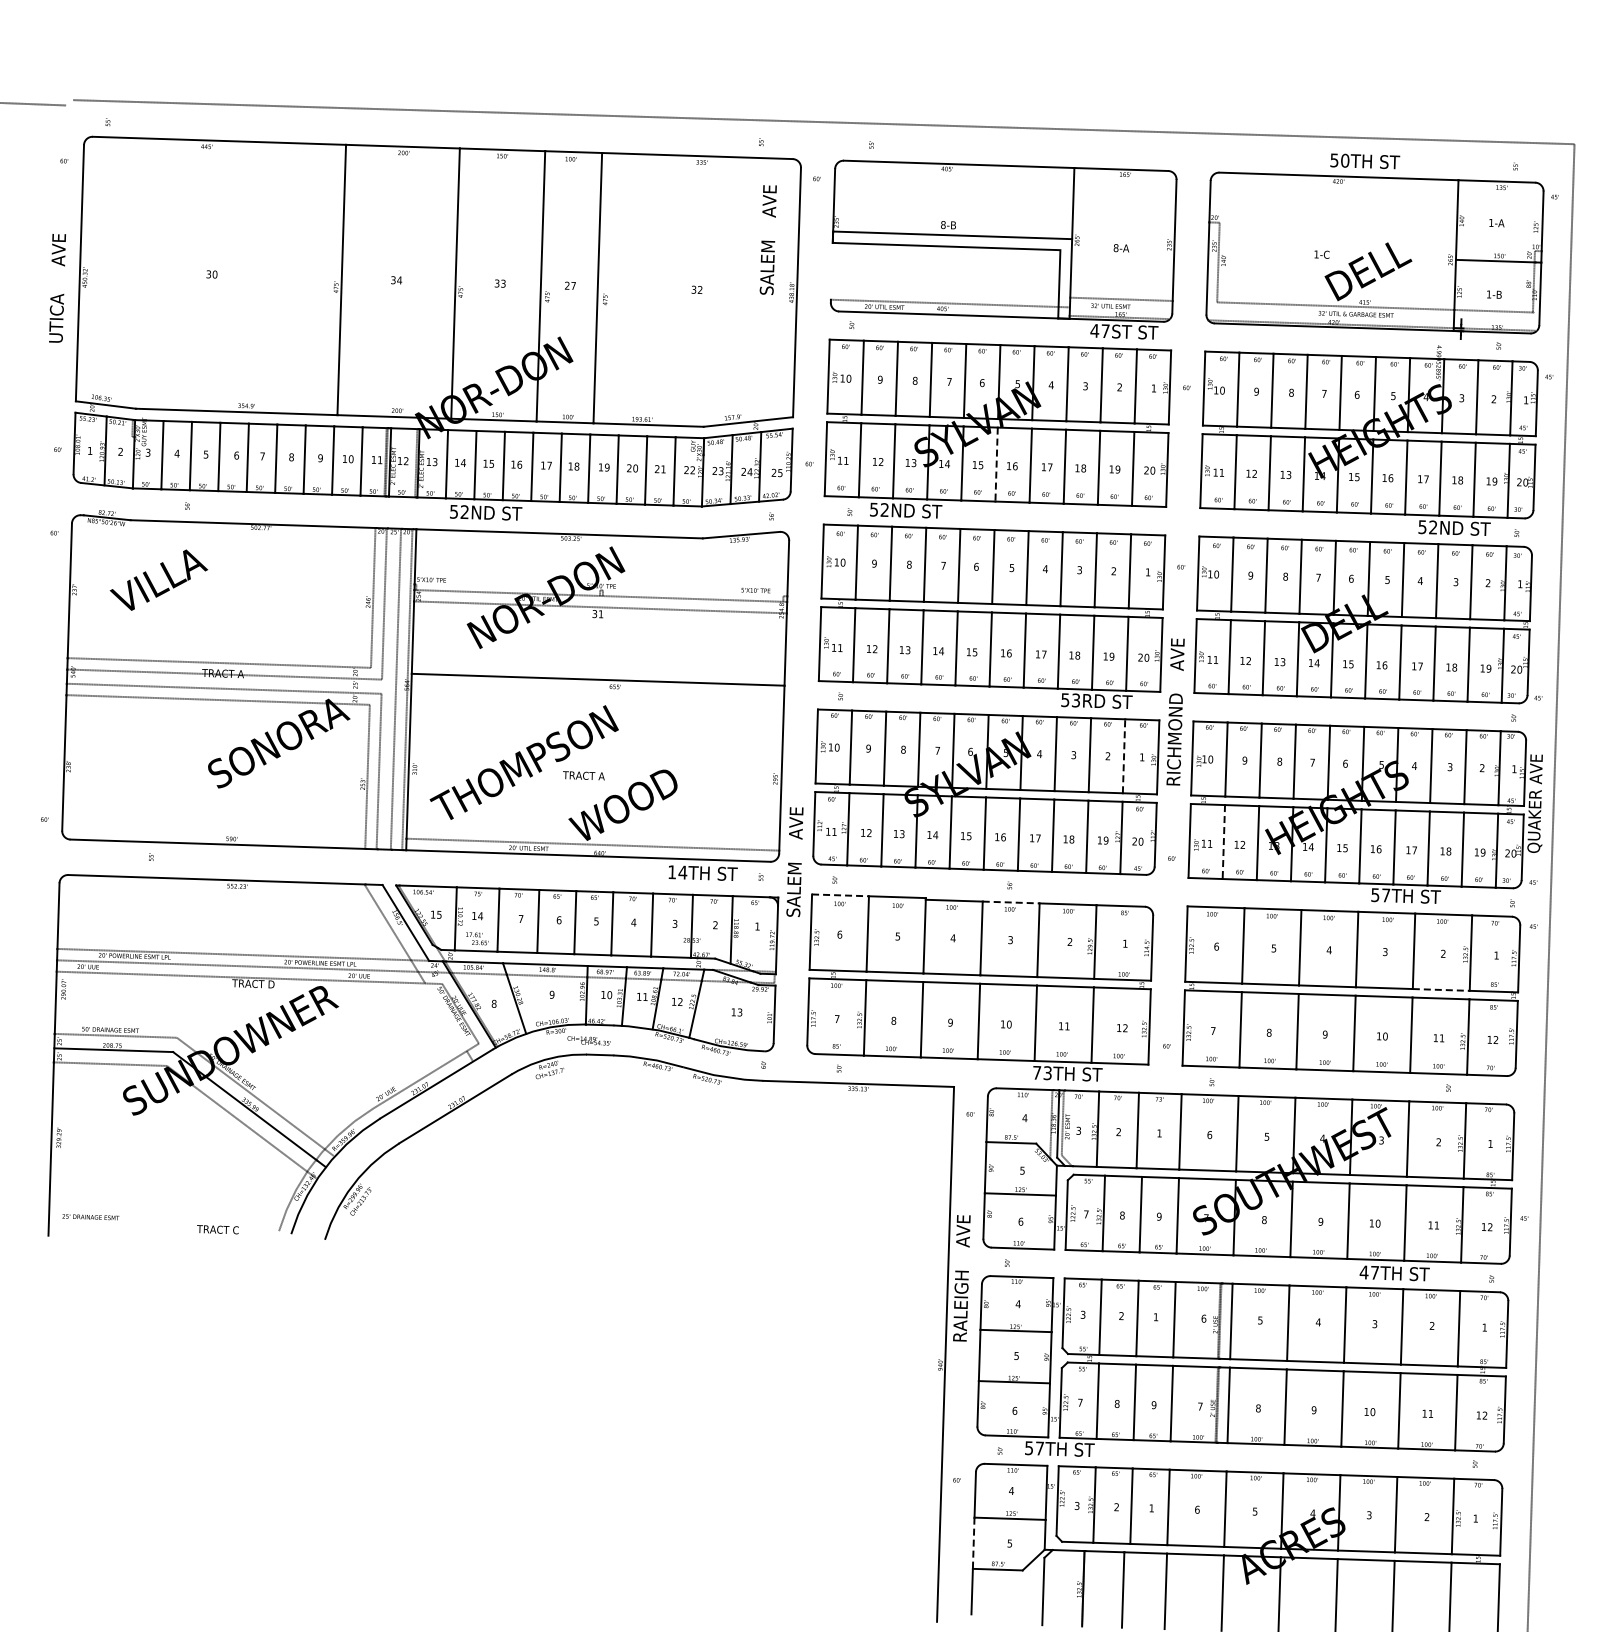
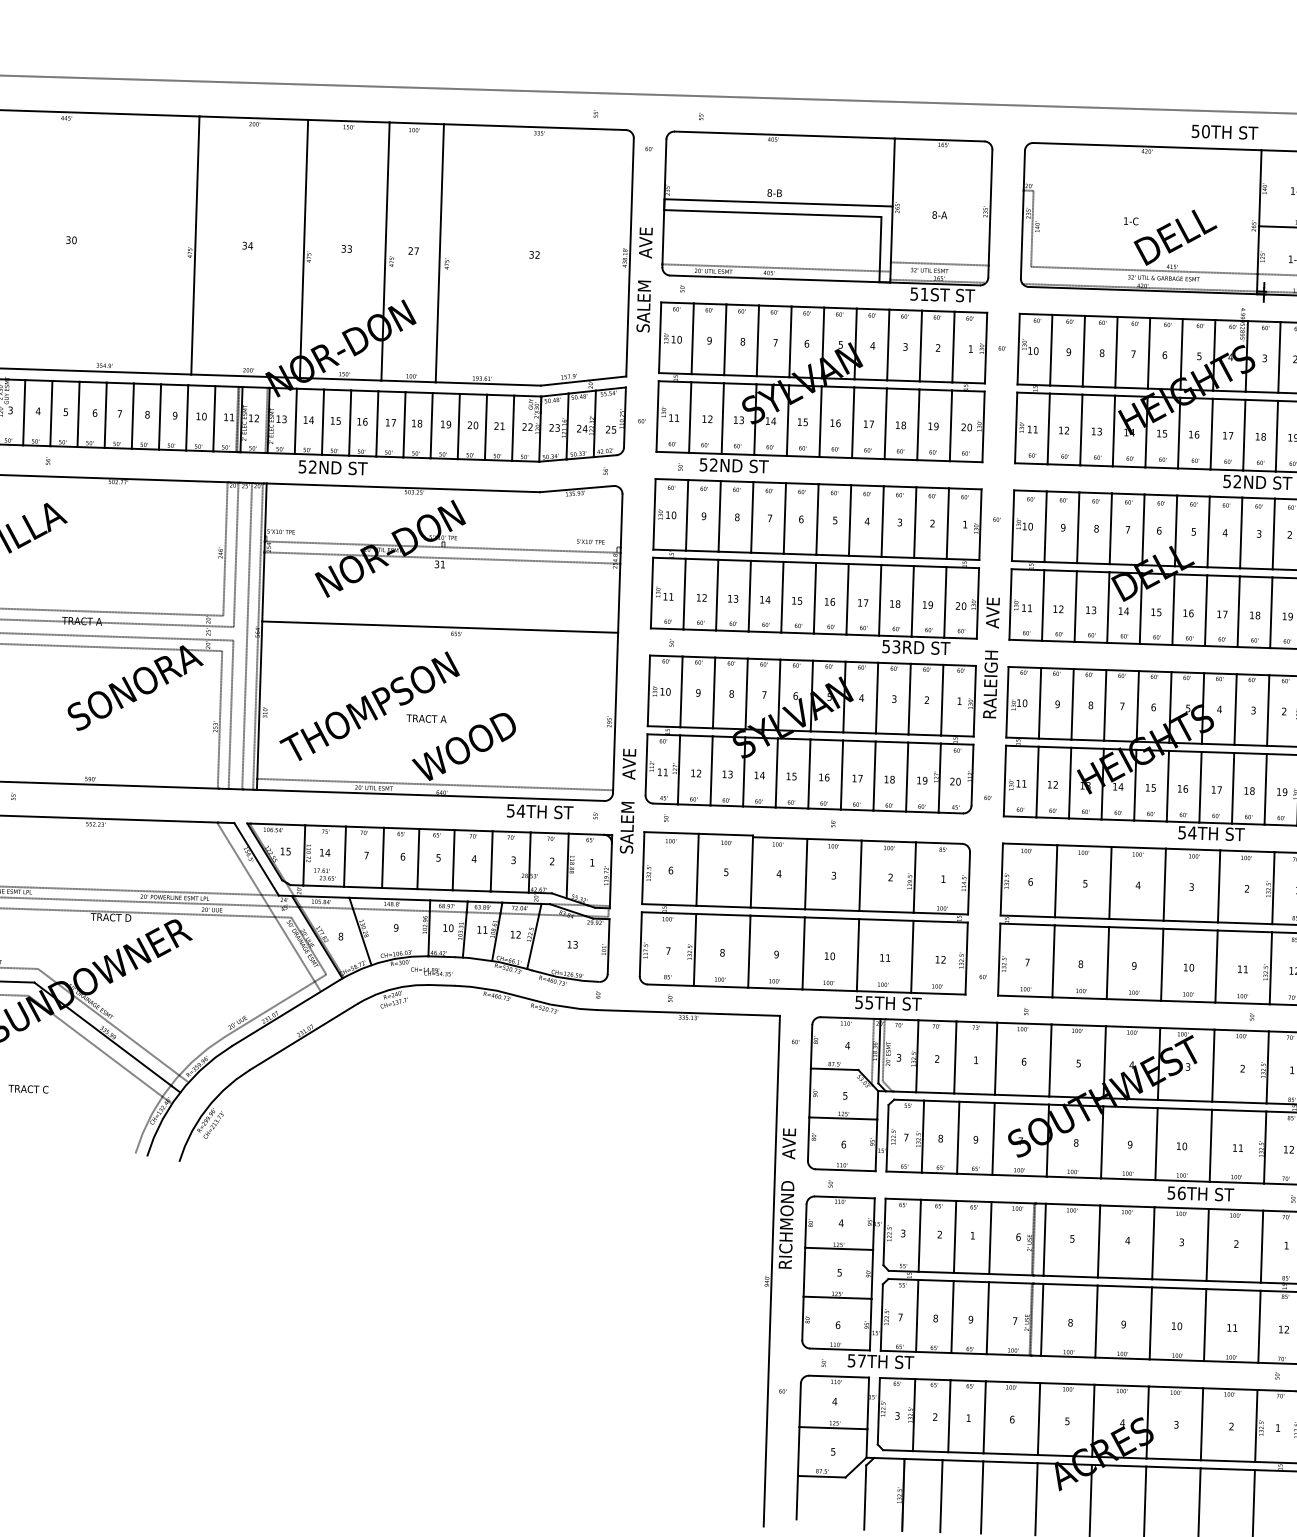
text: (1365, 161) -> (1225, 132), moved
text: (767, 239) -> (643, 279), moved
line: (831, 270) -> (662, 236), added
text: (1099, 331) -> (918, 294), 47ST -> 51ST
line: (996, 465) -> (820, 422), dashed -> solid
text: (1175, 711) -> (991, 657), RICHMOND    AVE -> RALEIGH    AVE
line: (1124, 755) -> (942, 699), dashed -> solid
line: (1223, 842) -> (1037, 782), dashed -> solid
text: (671, 872) -> (510, 811), 14TH -> 54TH
line: (841, 895) -> (672, 833), dashed -> solid
text: (1385, 895) -> (1191, 833), 57TH -> 54TH
line: (1011, 902) -> (834, 839), dashed -> solid
line: (1441, 989) -> (1245, 922), dashed -> solid
line: (445, 1017) -> (294, 949), added
text: (1041, 1072) -> (863, 1002), 73TH -> 55TH
text: (217, 1229) -> (28, 1088), moved
text: (1369, 1272) -> (1176, 1193), 47TH -> 56TH
text: (961, 1277) -> (787, 1197), RALEIGH    AVE -> RICHMOND    AVE
line: (973, 1543) -> (798, 1451), dashed -> solid

